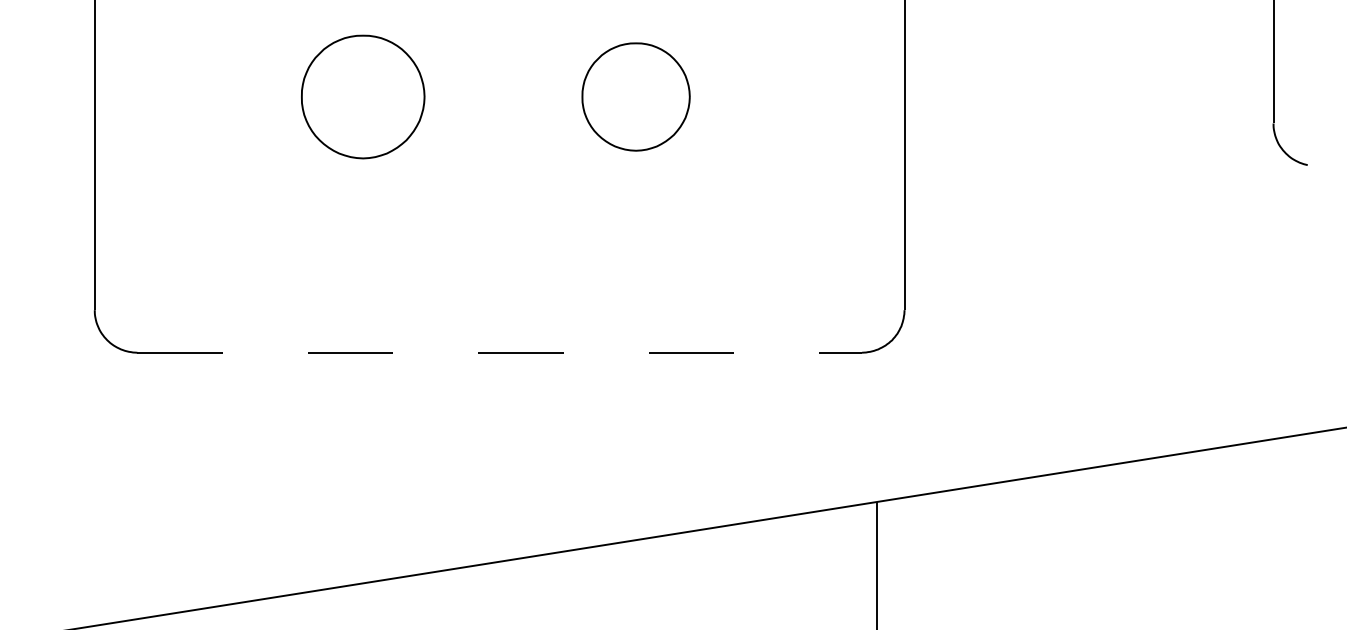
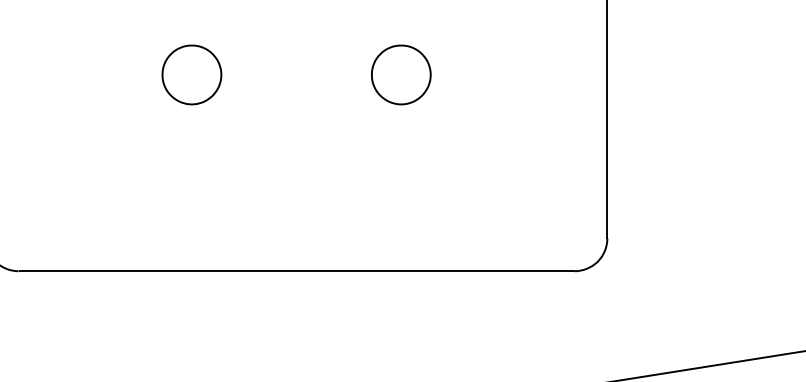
part: (363, 96) -> (192, 74), size x0.62
part: (635, 96) -> (400, 74), size x0.71
line: (500, 352) -> (297, 271), dashed -> solid

